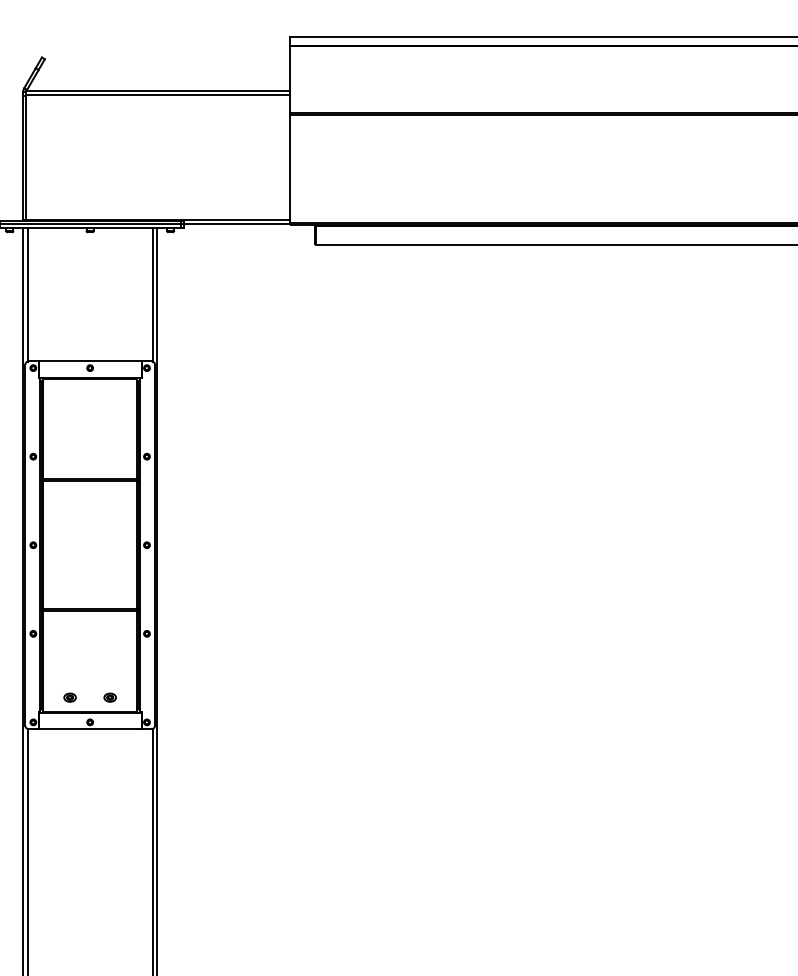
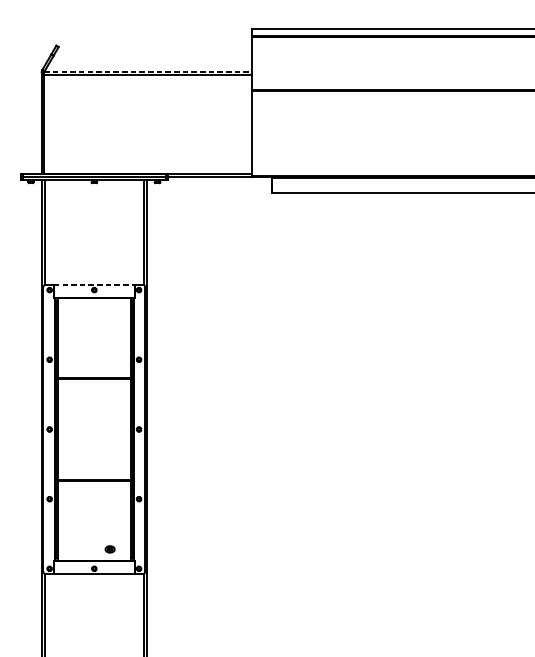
line: (158, 90) -> (148, 71), solid -> dashed
line: (90, 361) -> (94, 284), solid -> dashed
part: (69, 697) -> (78, 549), removed

